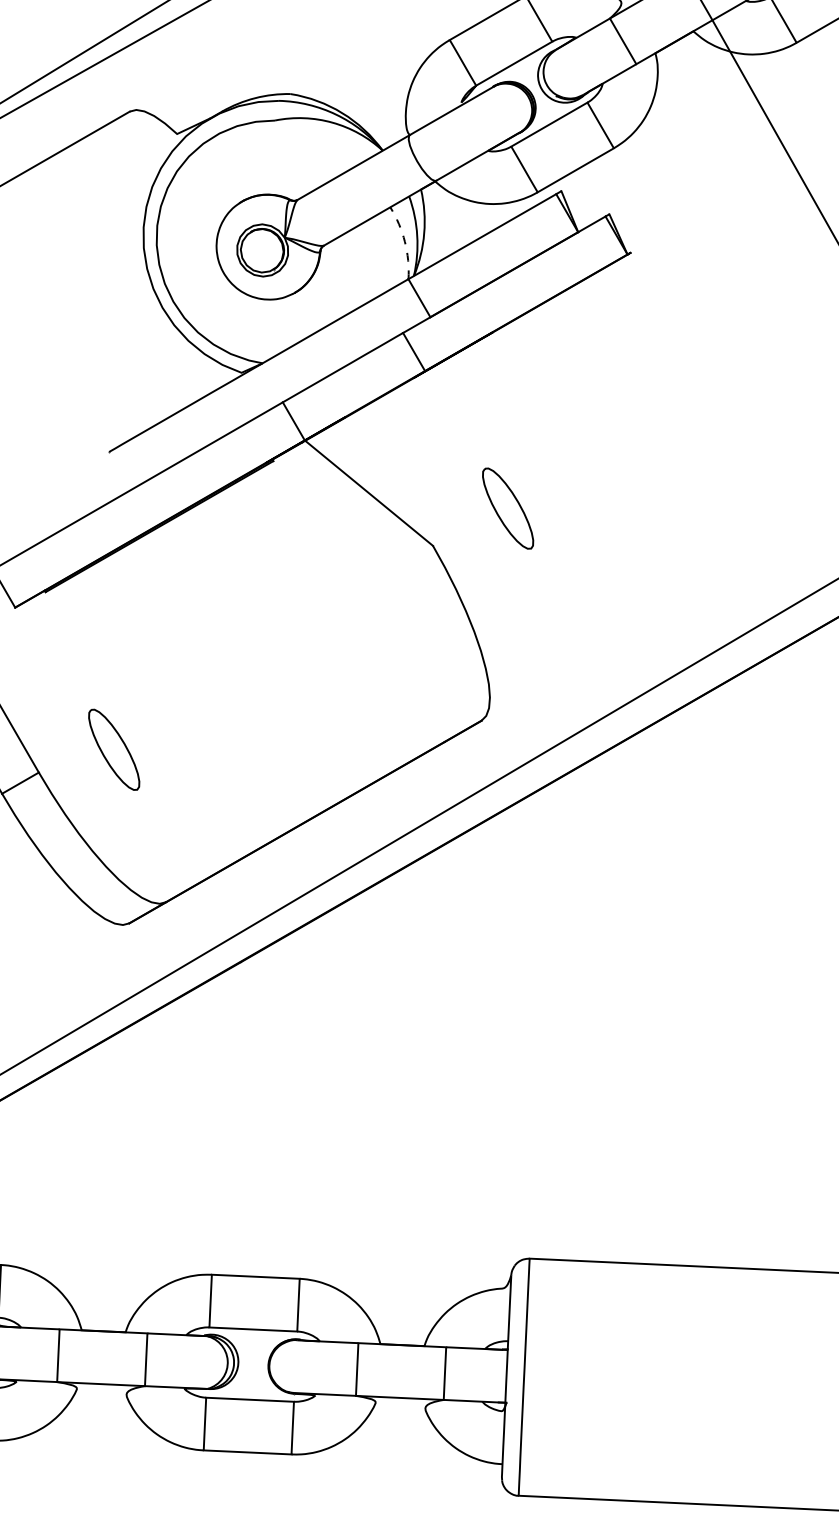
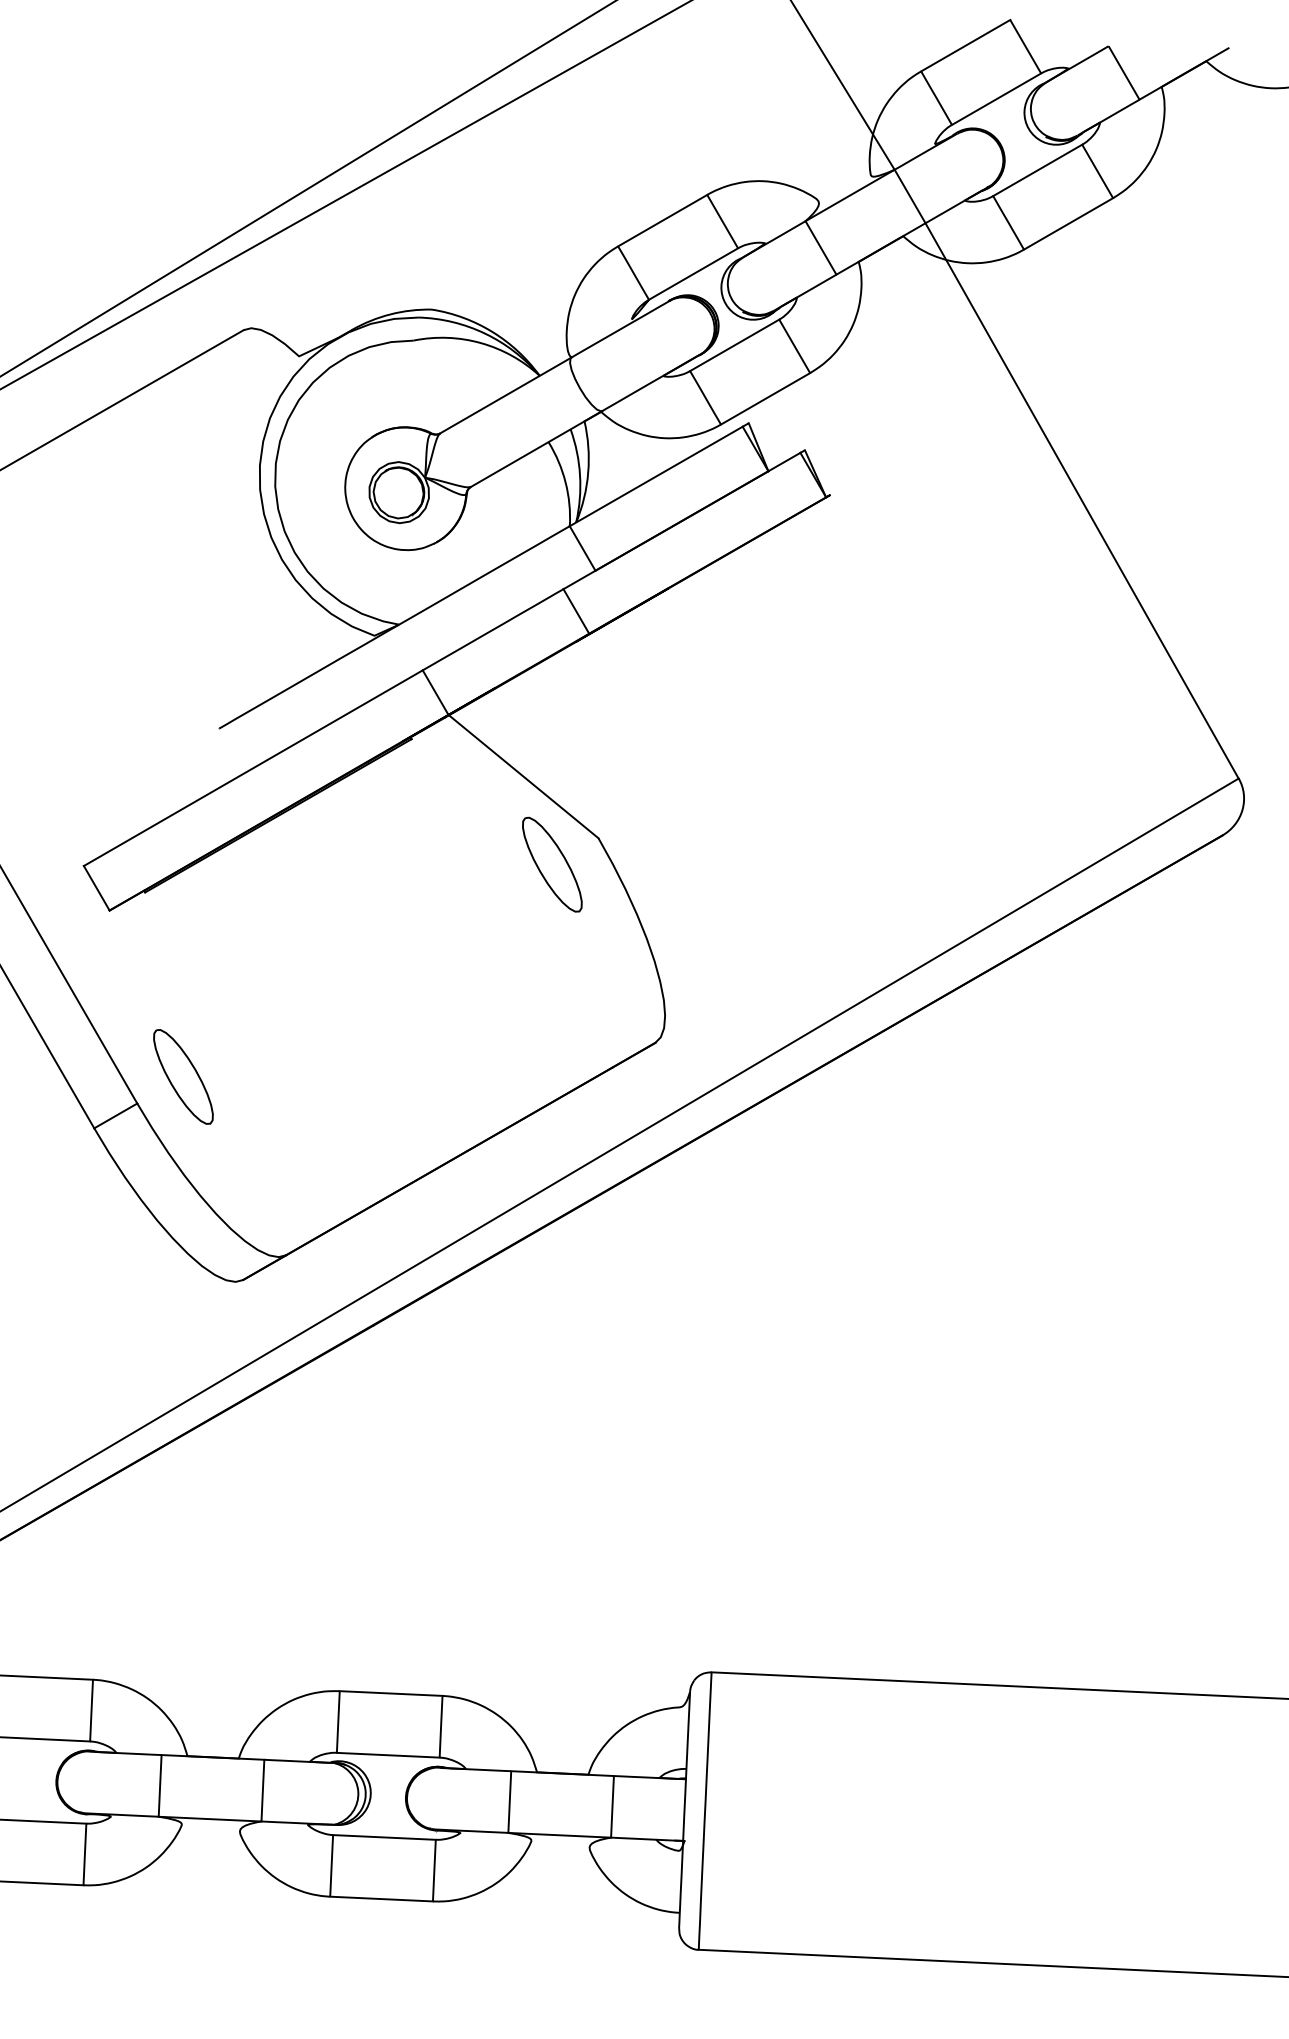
arc: (404, 241) -> (565, 482), dashed -> solid
part: (508, 508) -> (552, 864), moved
part: (114, 749) -> (183, 1076), moved

